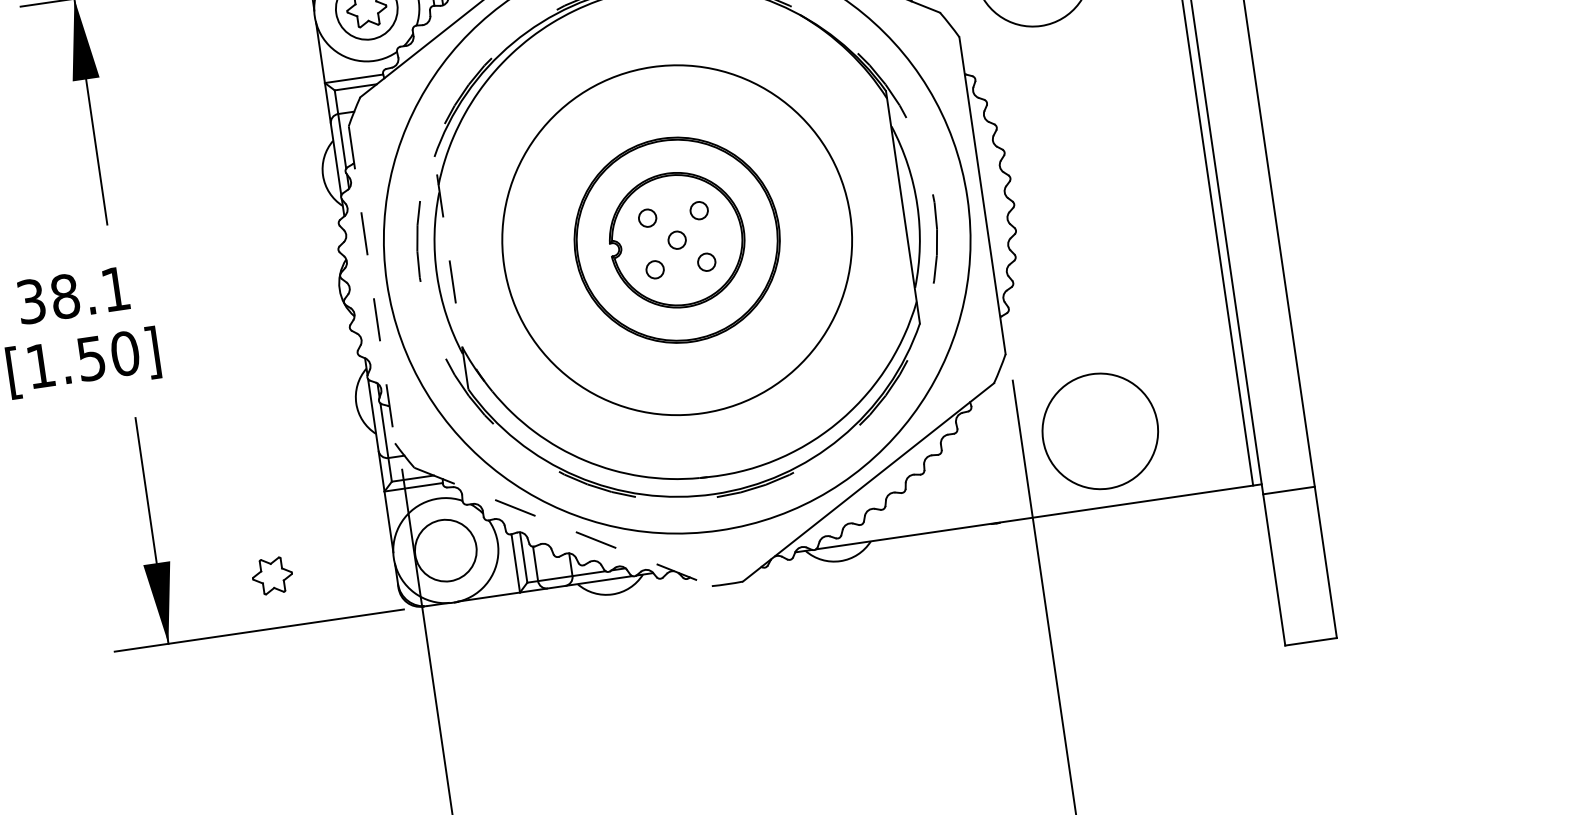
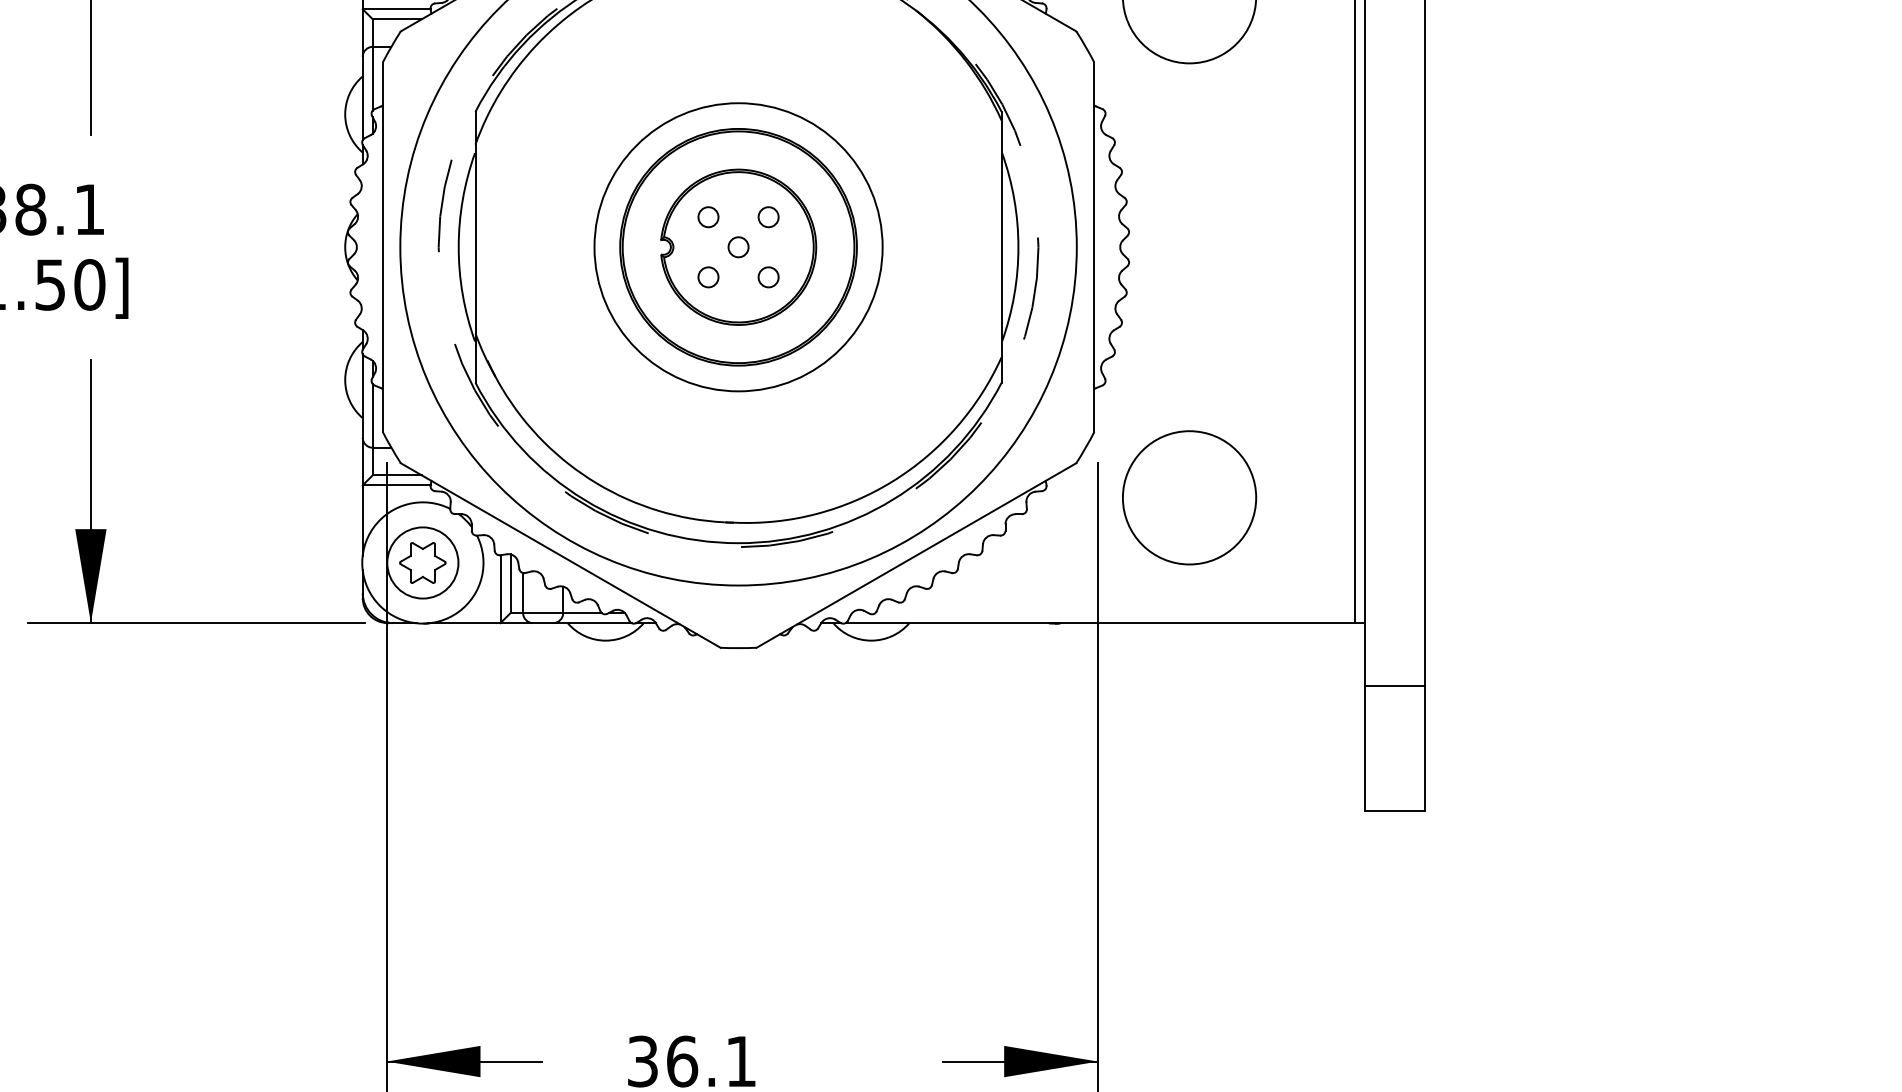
circle: (677, 240) -> (738, 247), size x0.71
line: (451, 272) -> (475, 246), dashed -> solid
line: (371, 284) -> (382, 247), dashed -> solid
circle: (1100, 431) -> (1189, 497), moved
line: (1288, 490) -> (1394, 685), moved
line: (562, 527) -> (560, 555), dashed -> solid
part: (272, 575) -> (422, 562), moved

